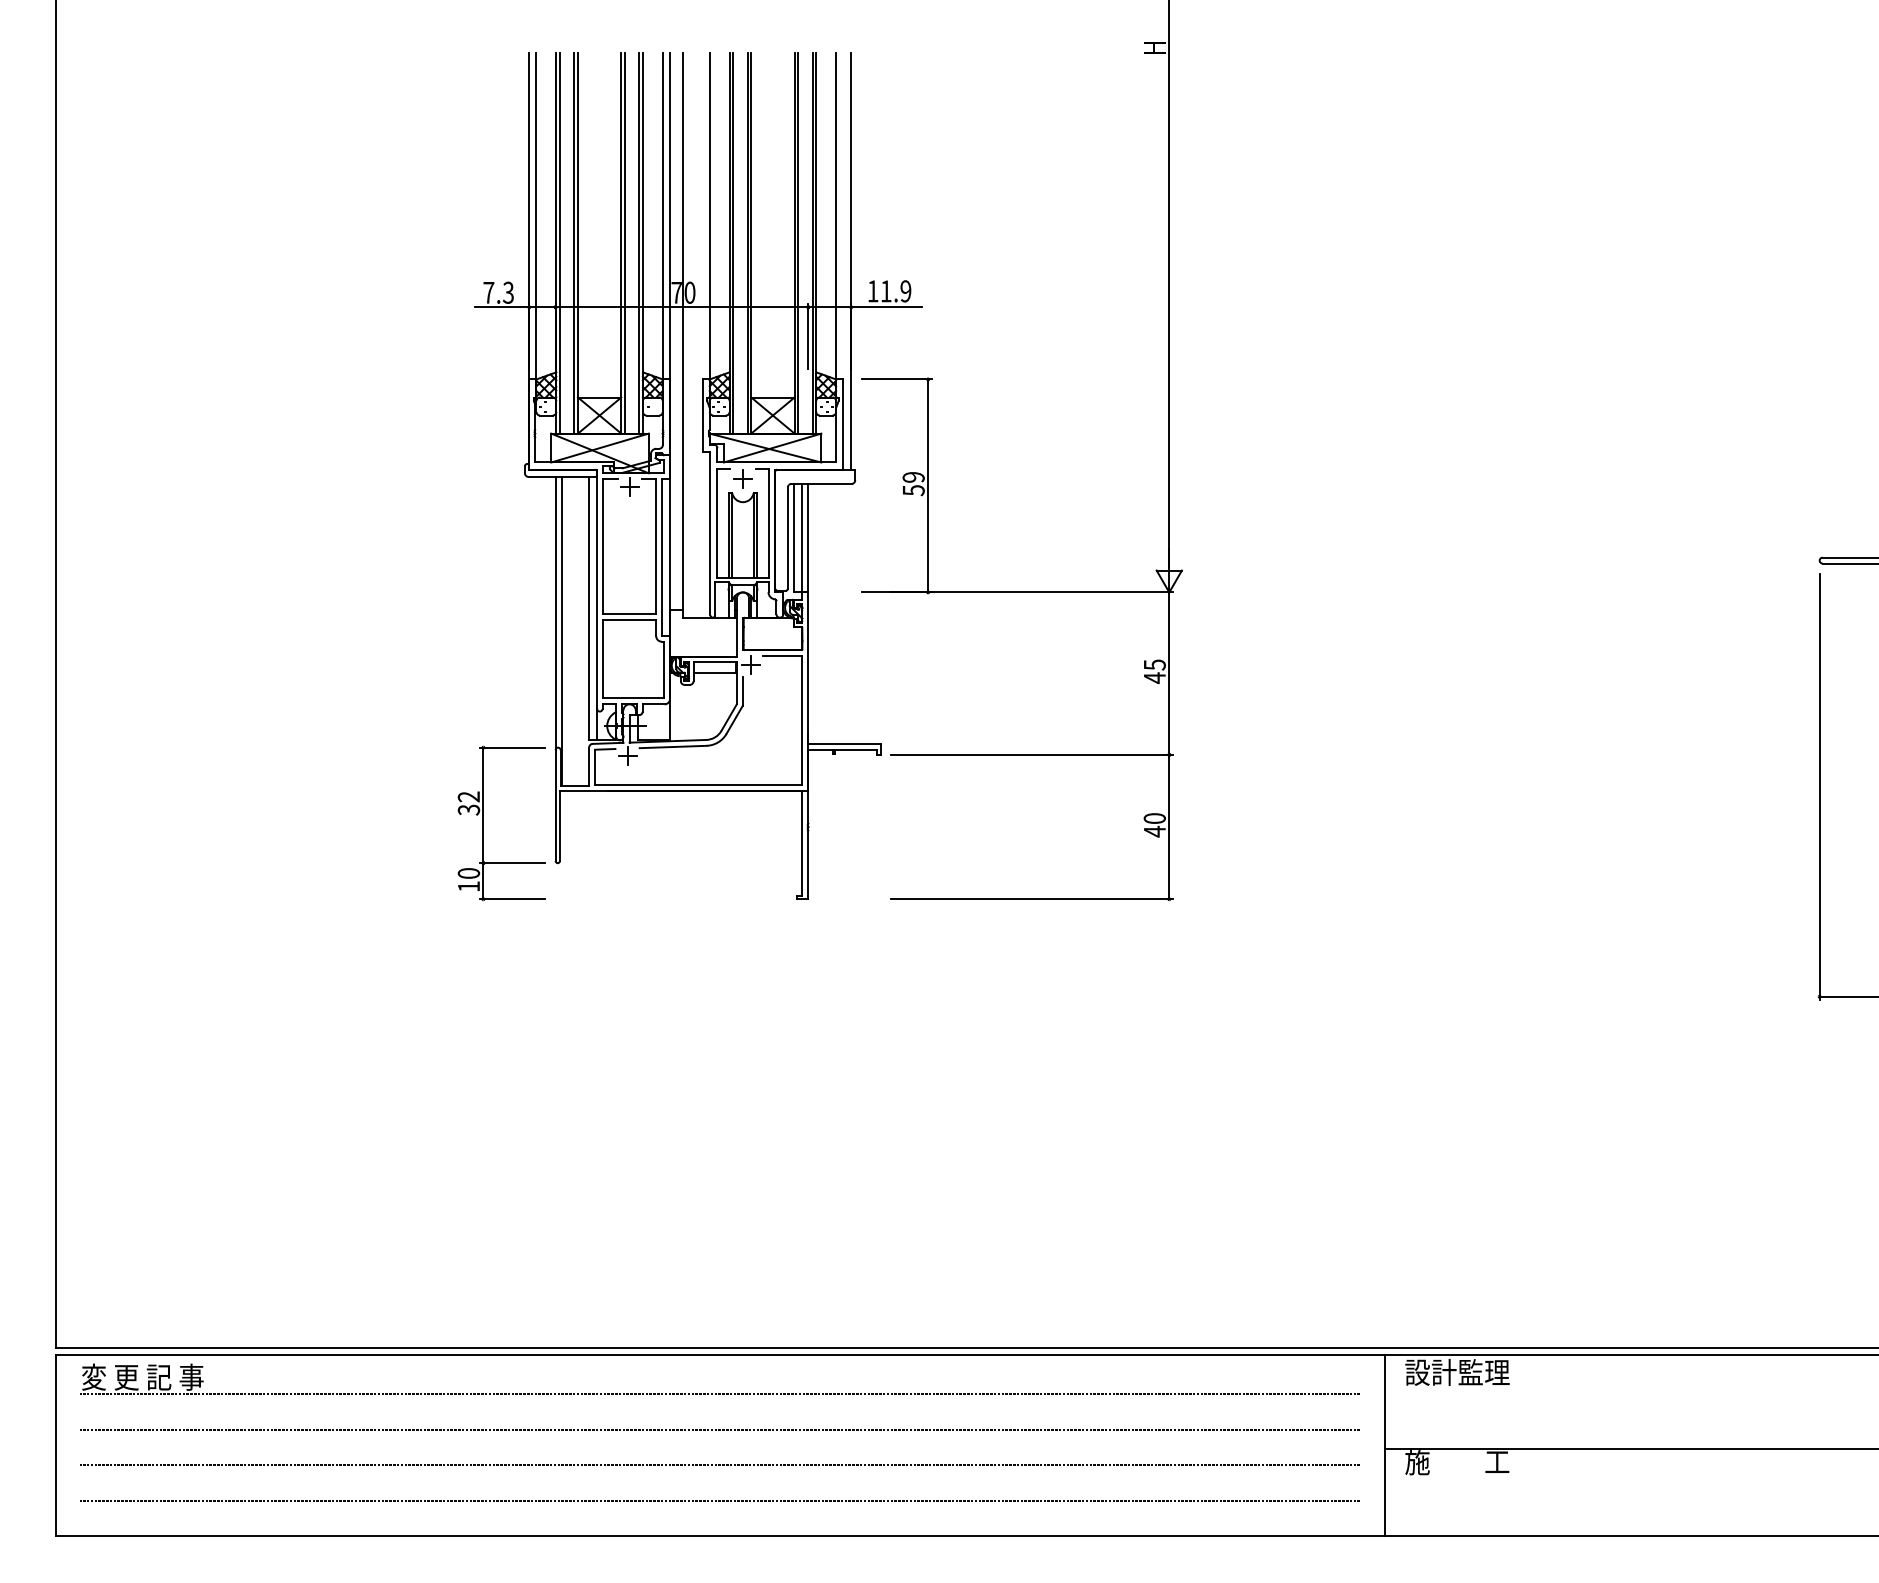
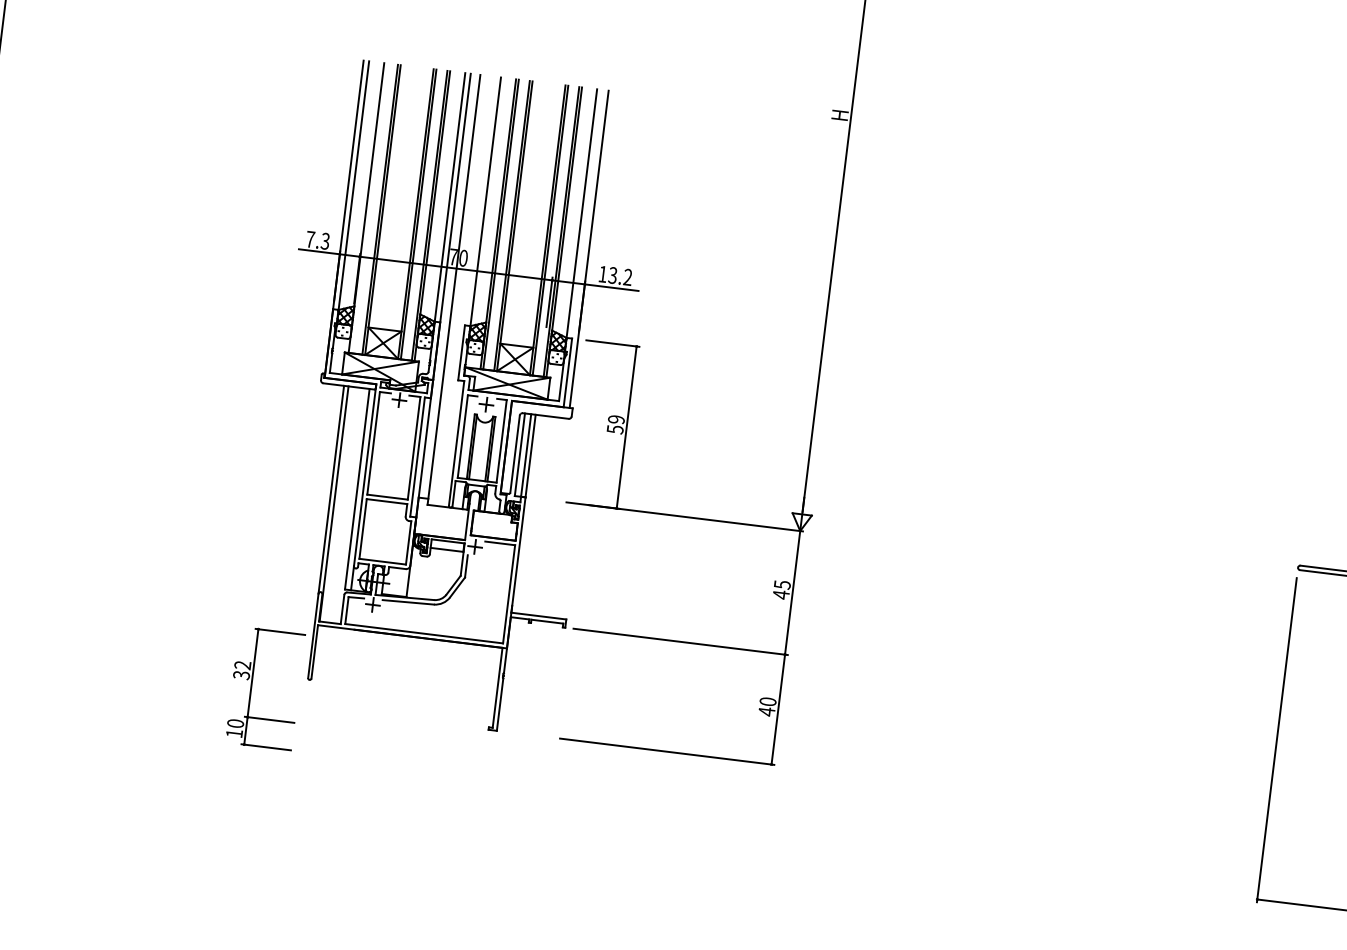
line: (559, 242) -> (368, 207), removed
text: (895, 291) -> (620, 276), 11.9 -> 13.2
part: (483, 823) -> (251, 686), moved

